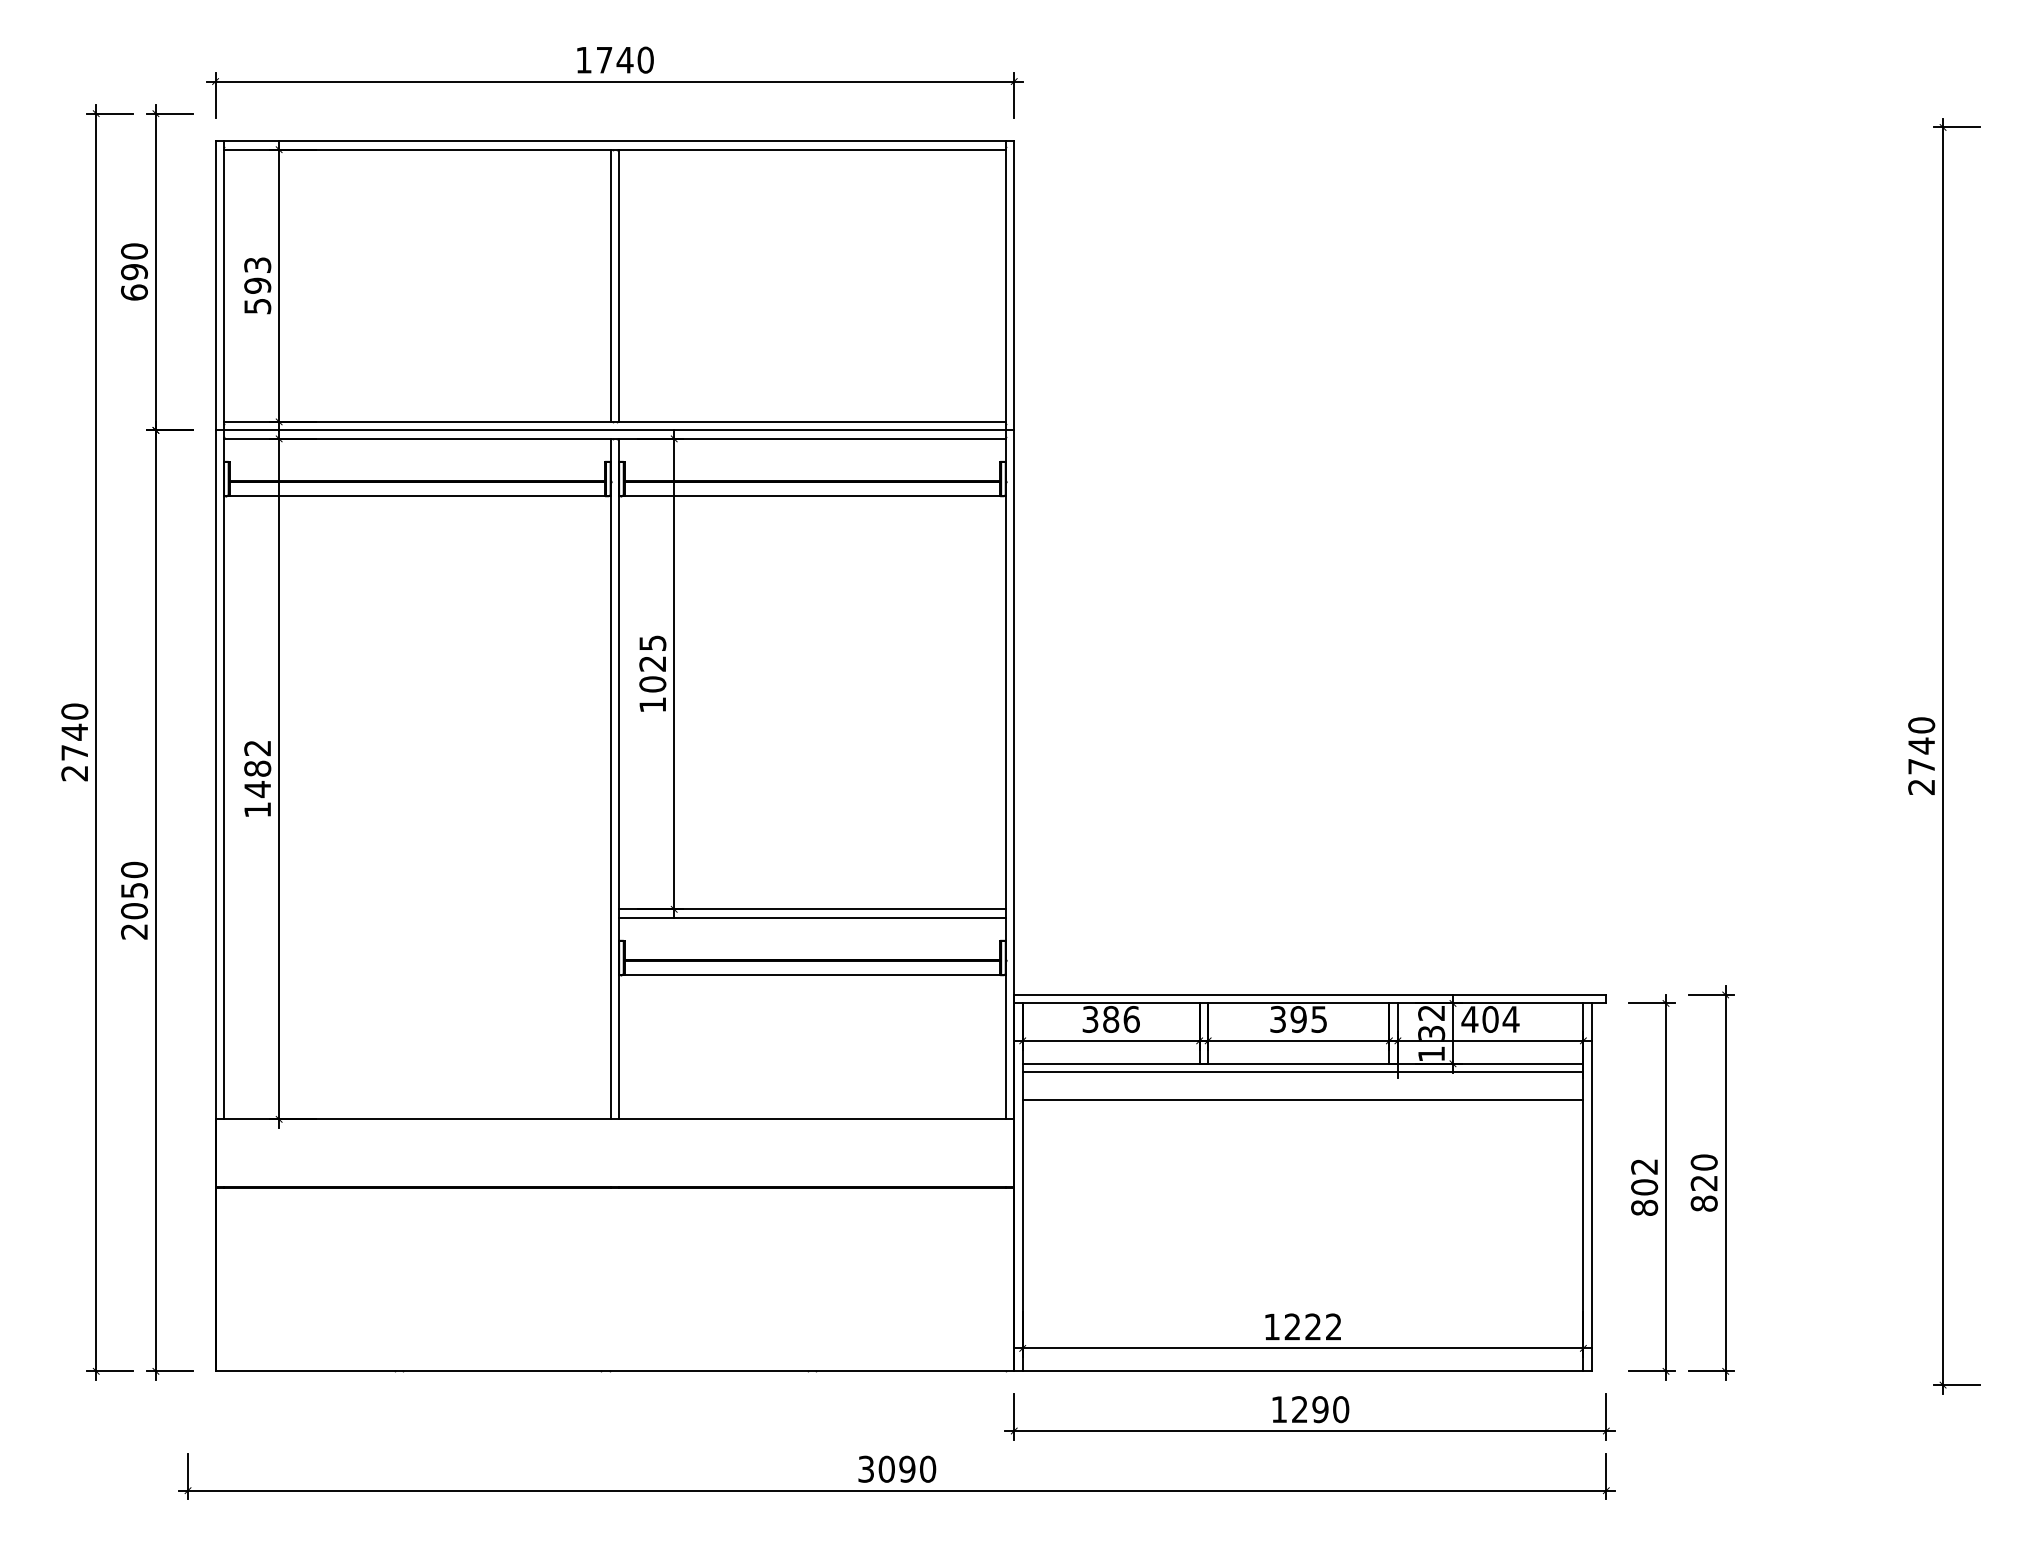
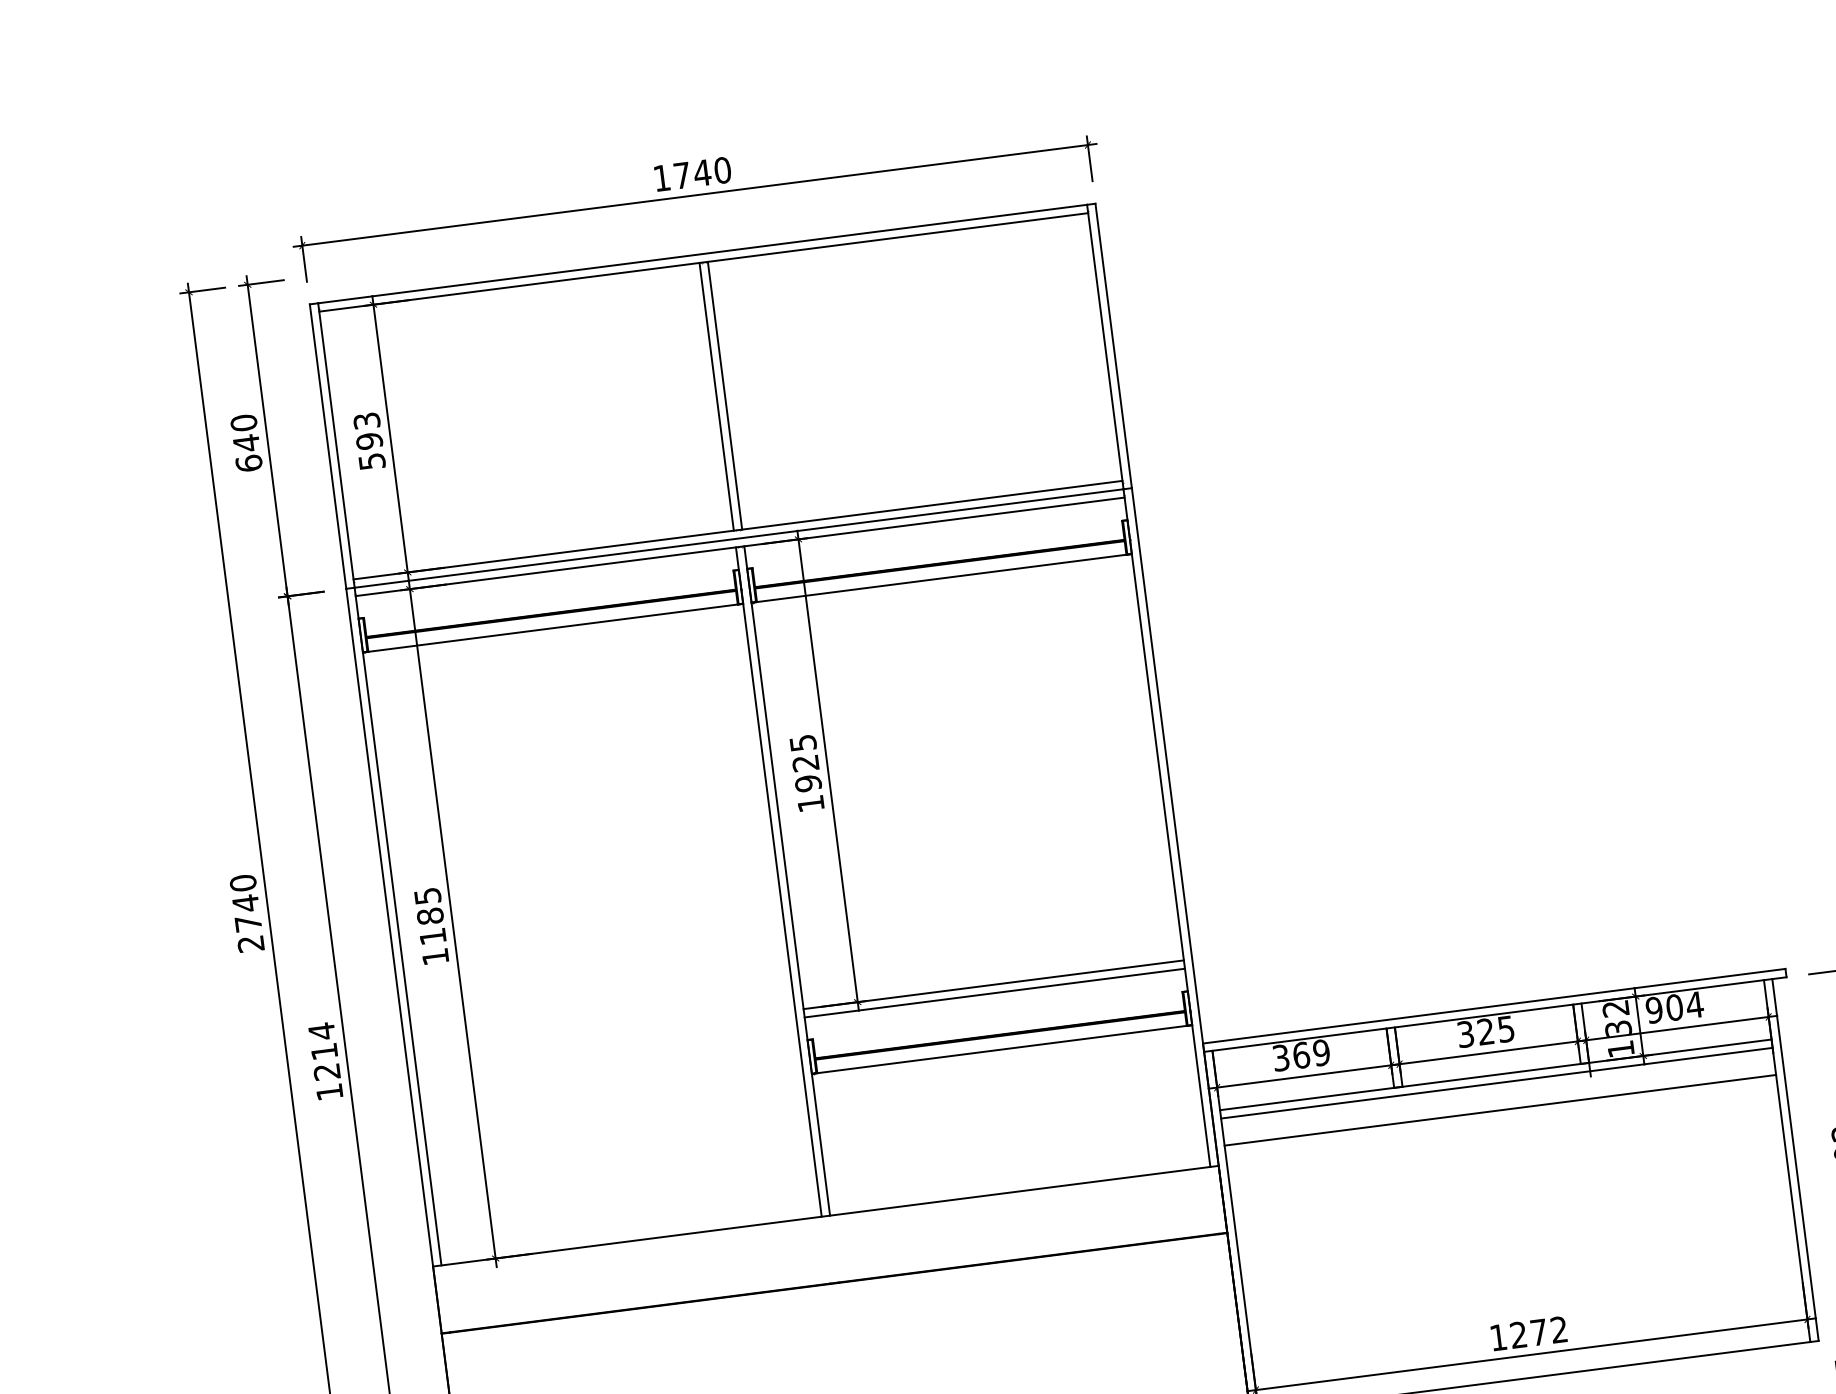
text: (134, 271) -> (246, 442), 690 -> 640
text: (652, 684) -> (808, 783), 1025 -> 1925
text: (257, 769) -> (430, 917), 1482 -> 1185
text: (134, 900) -> (325, 1061), 2050 -> 1214
text: (1121, 1019) -> (1311, 1054), 386 -> 369
text: (1298, 1019) -> (1485, 1031), 395 -> 325
text: (1469, 1019) -> (1653, 1010), 404 -> 904
text: (1312, 1326) -> (1538, 1332), 1222 -> 1272

